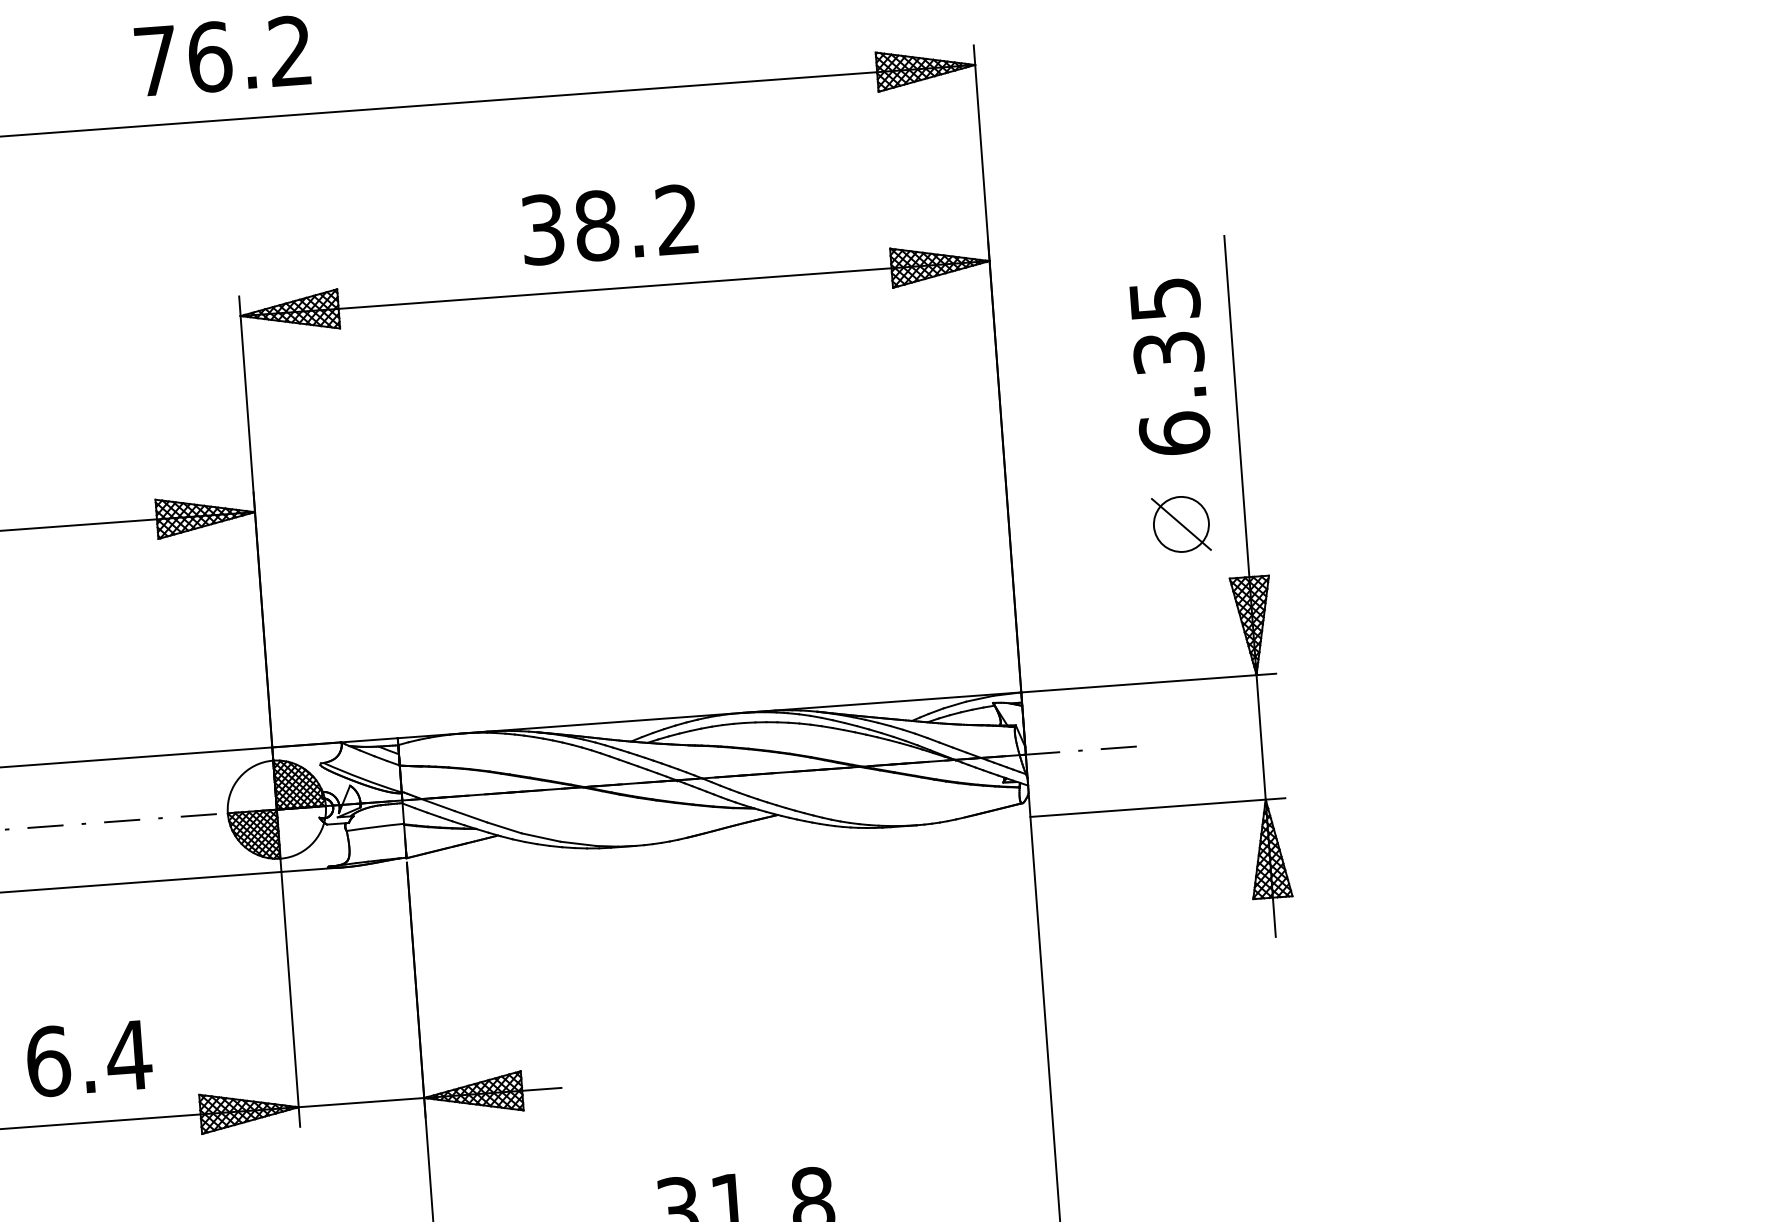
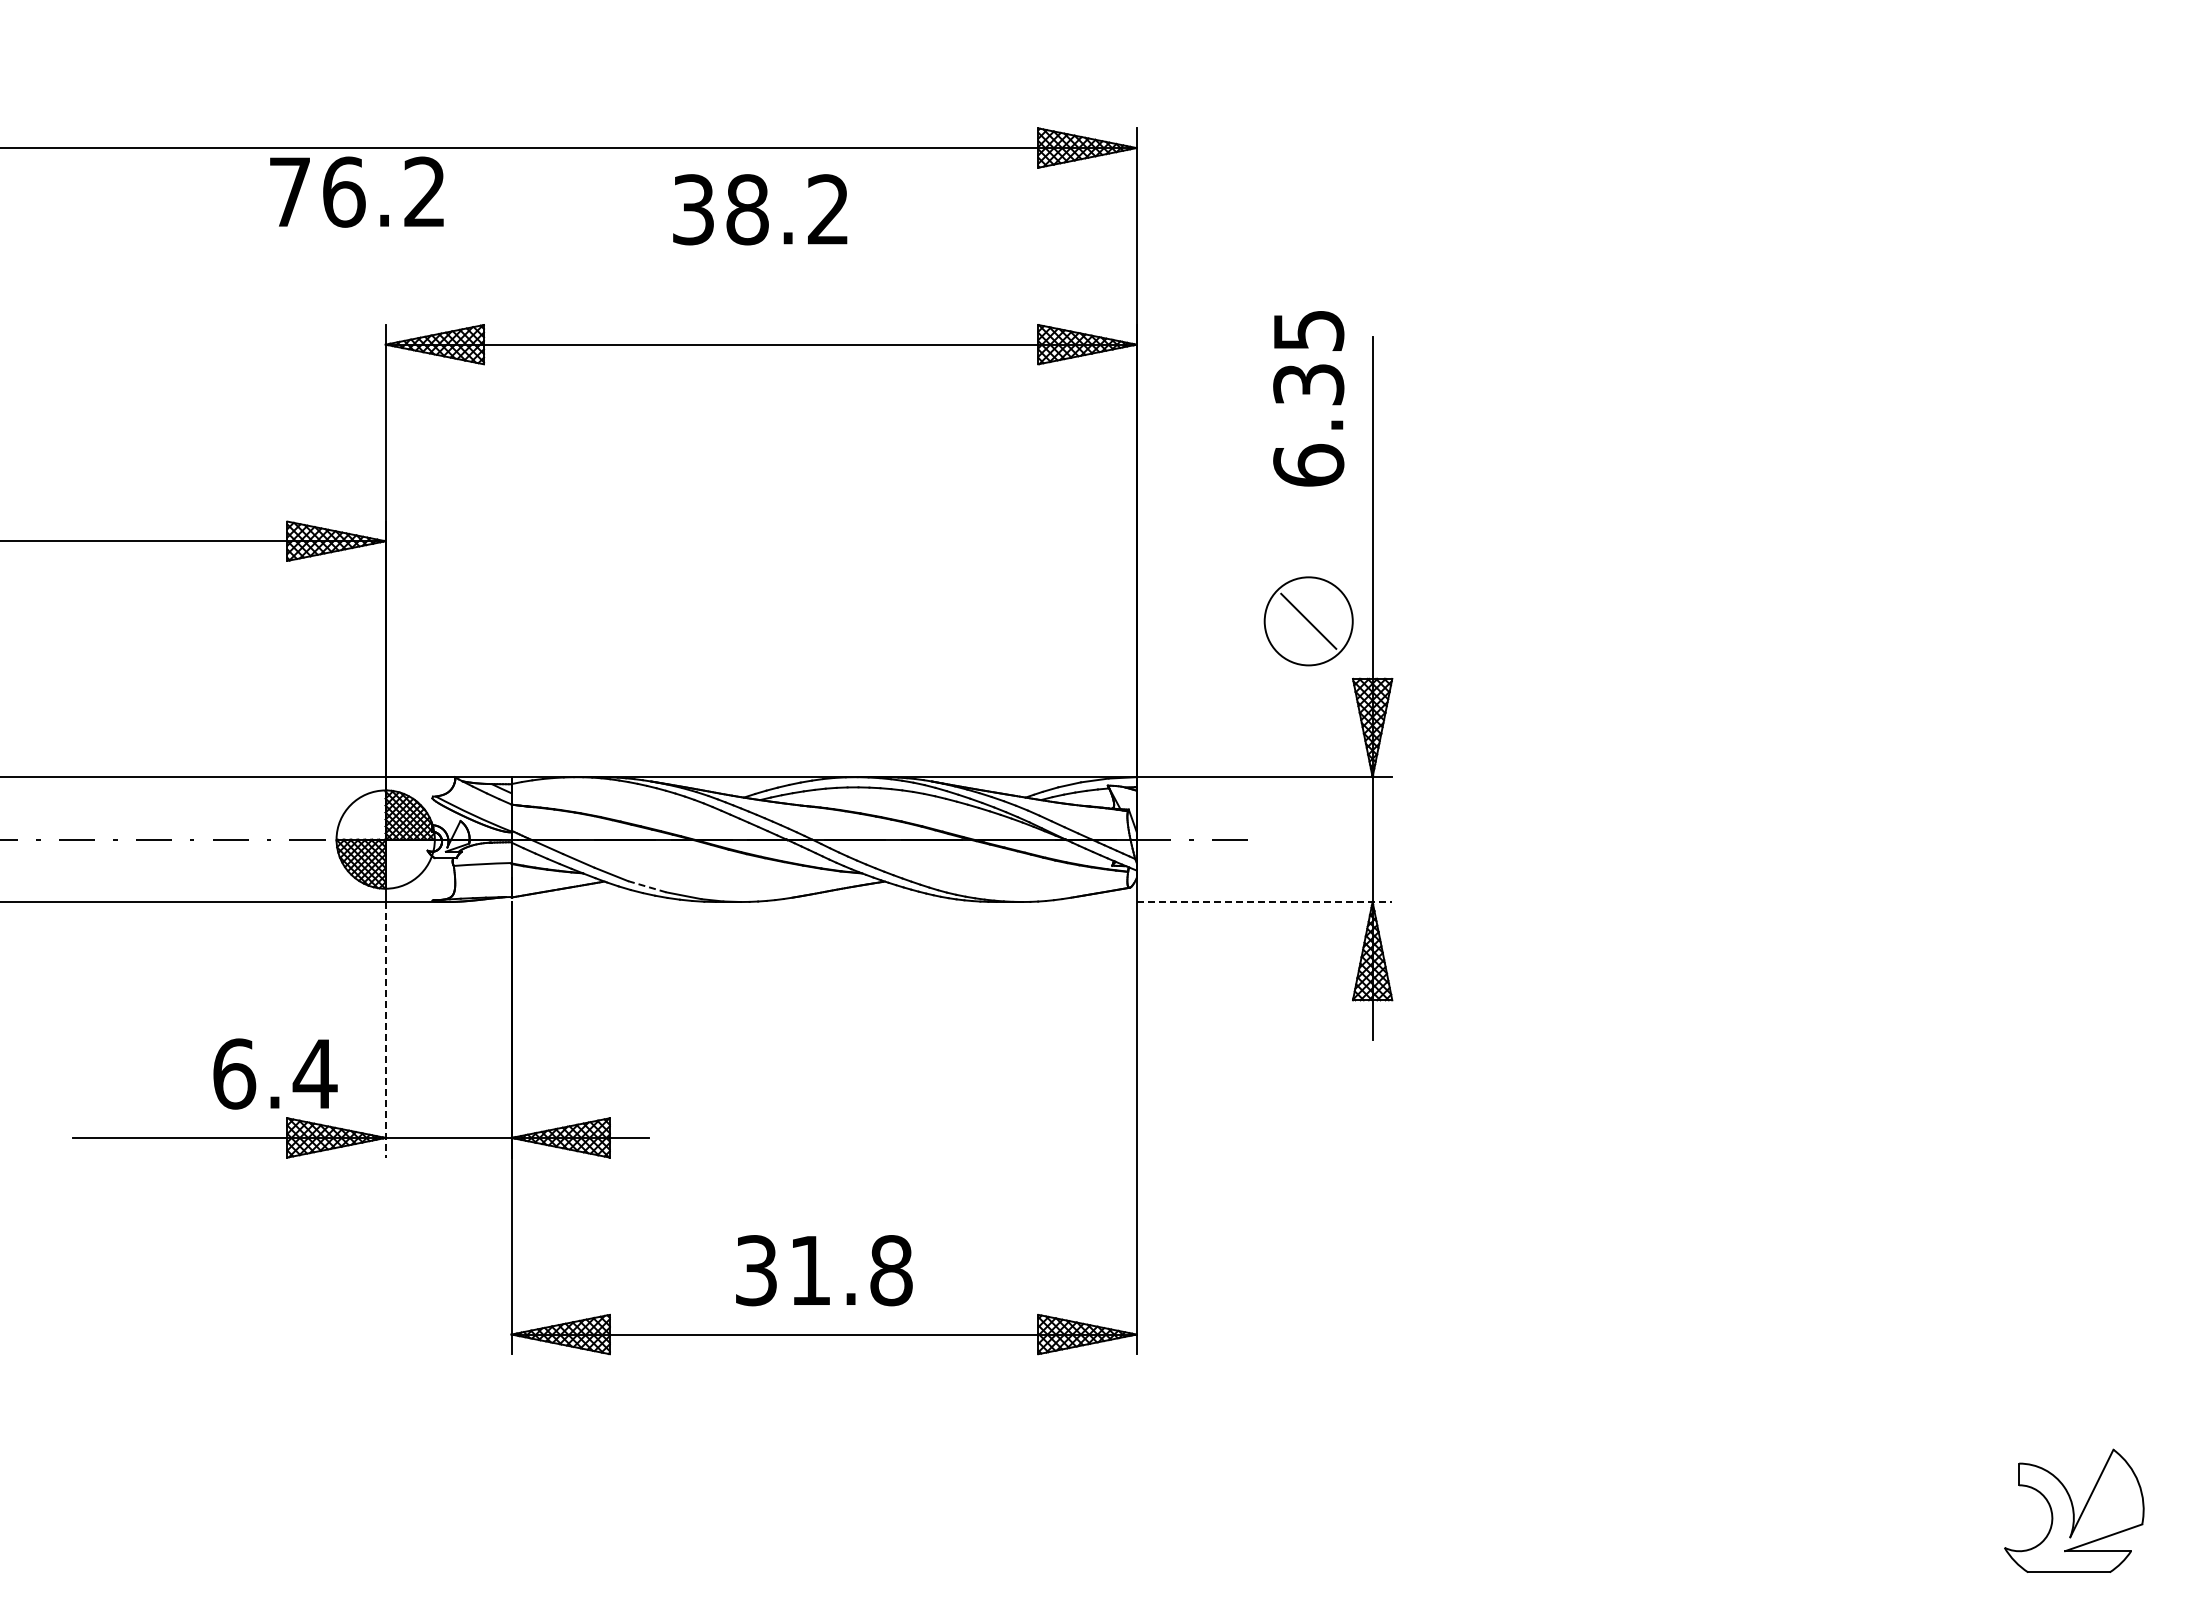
text: (222, 55) -> (356, 191), moved
text: (609, 224) -> (760, 209), moved
text: (1169, 367) -> (1308, 398), moved
circle: (1181, 523) -> (1308, 620), size x1.6
line: (1157, 808) -> (1264, 902), solid -> dashed
line: (541, 837) -> (647, 886), solid -> dashed
line: (290, 999) -> (385, 1029), solid -> dashed
text: (89, 1057) -> (275, 1073), moved

